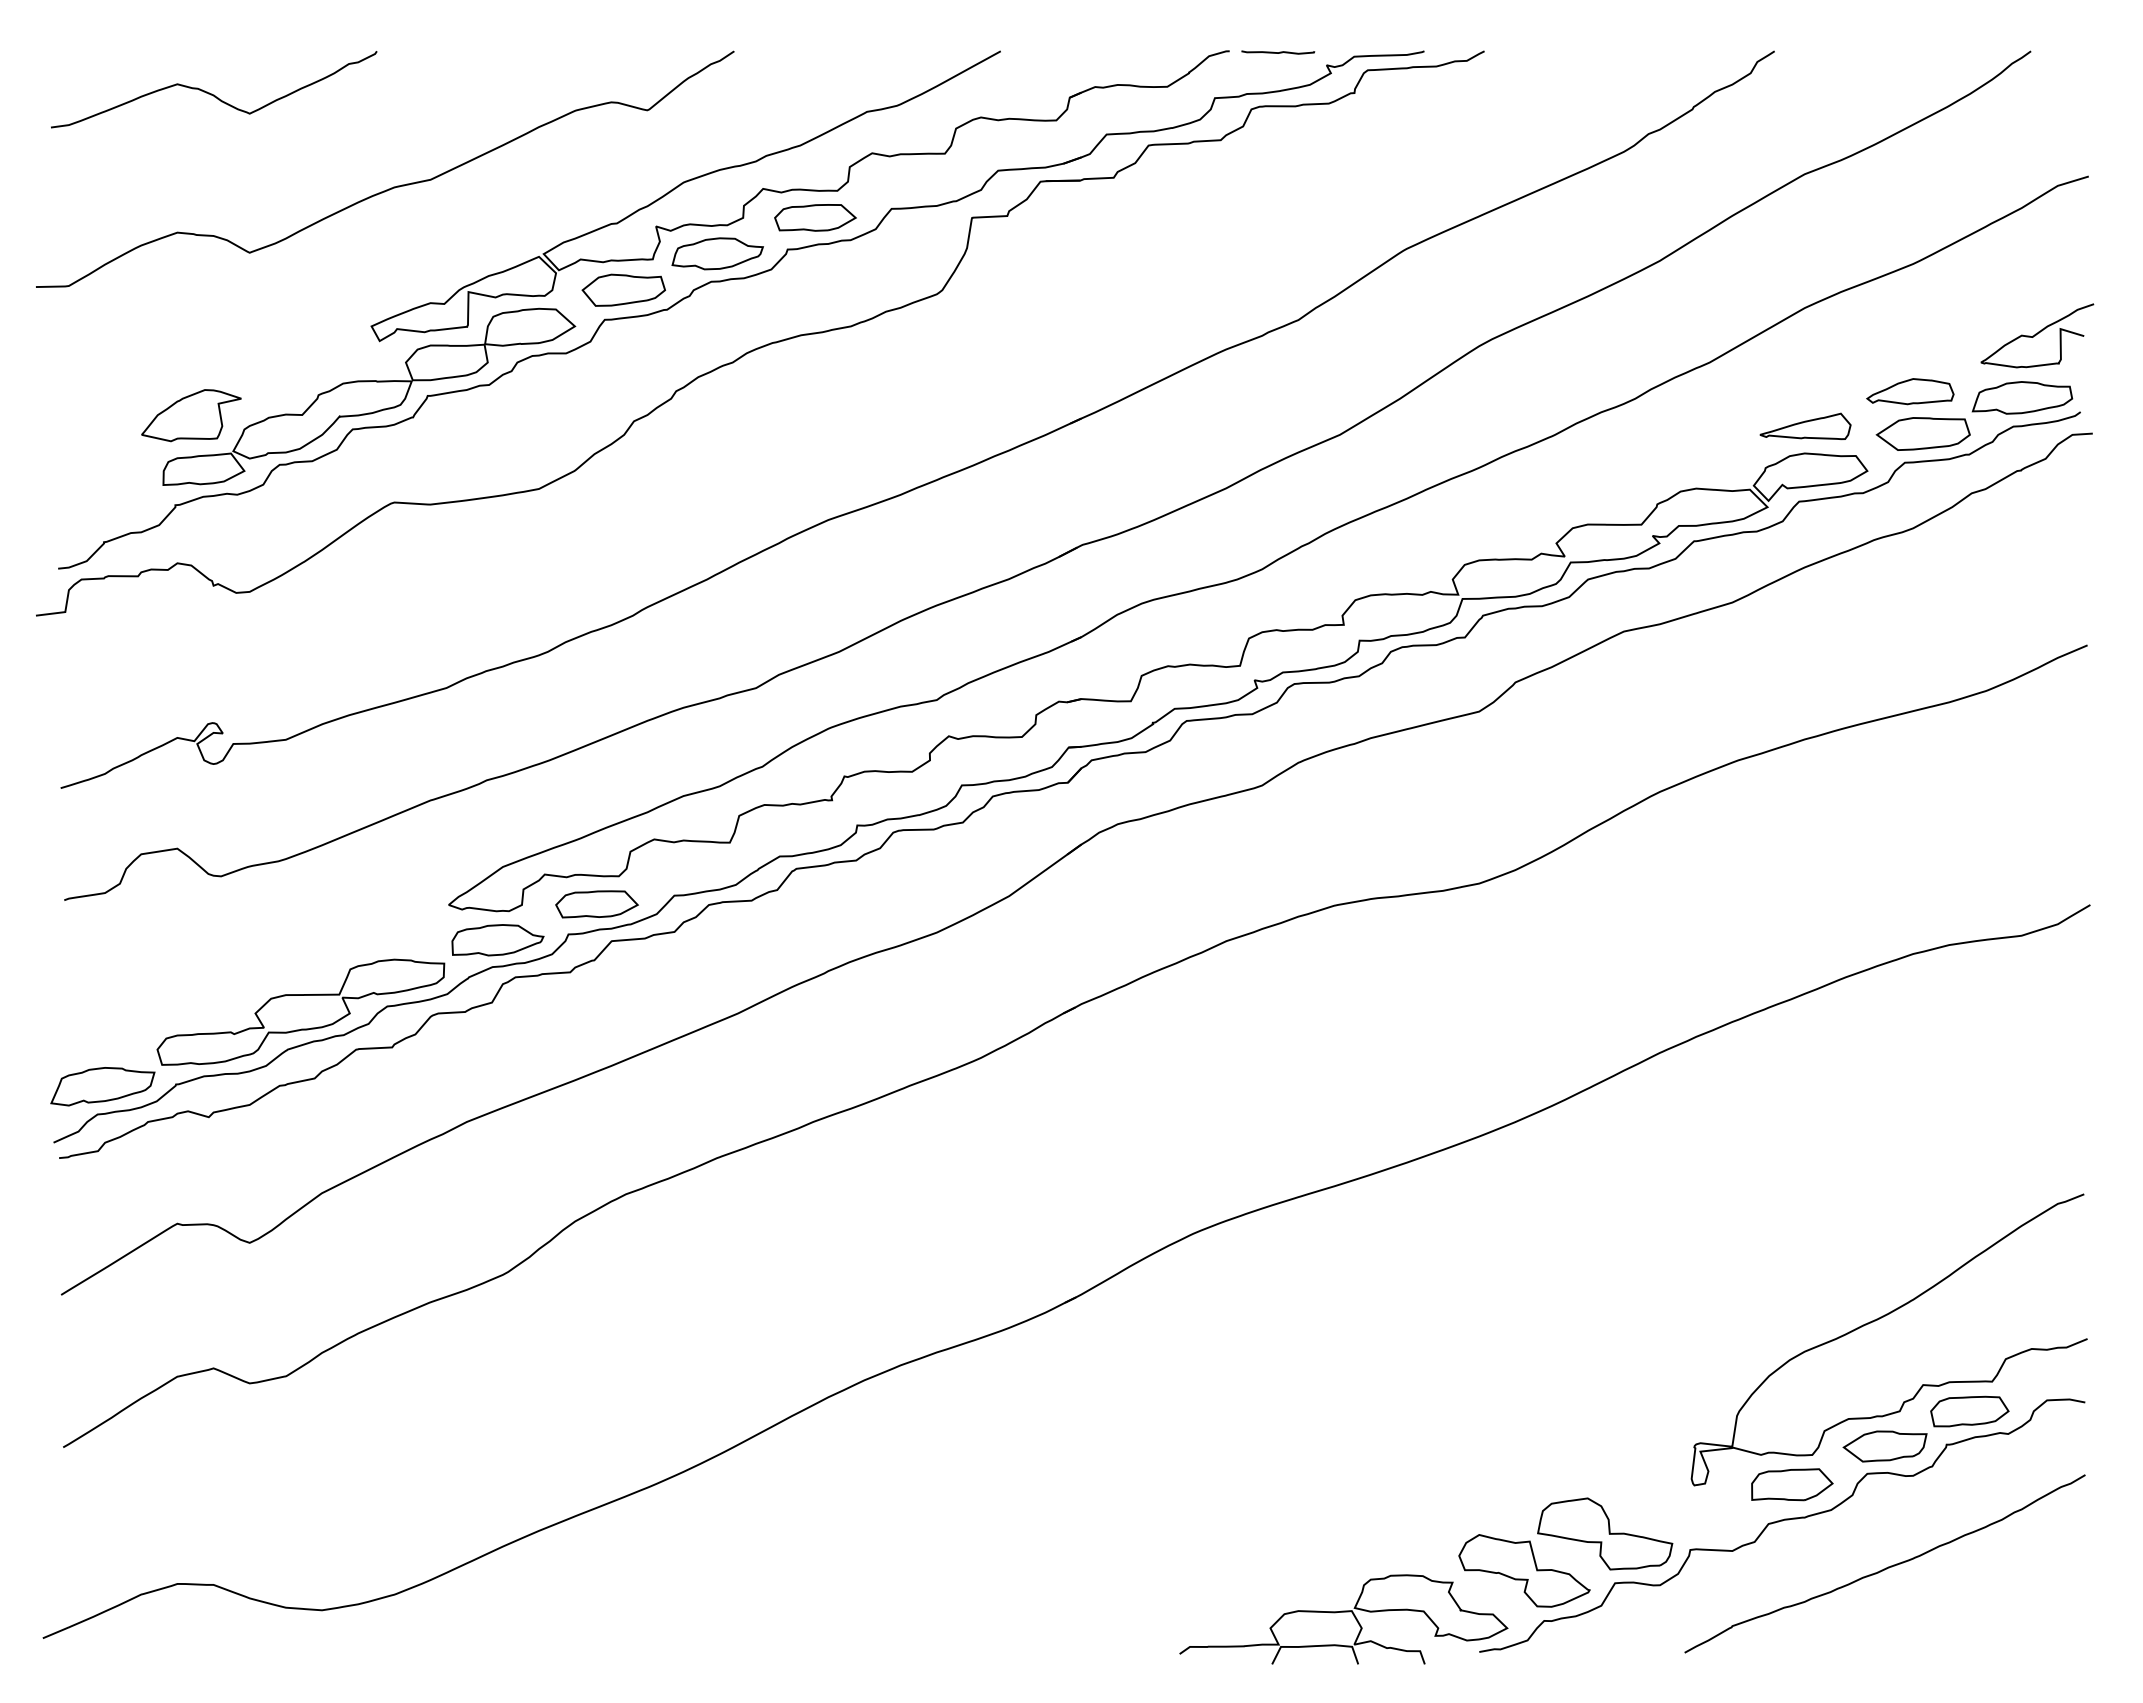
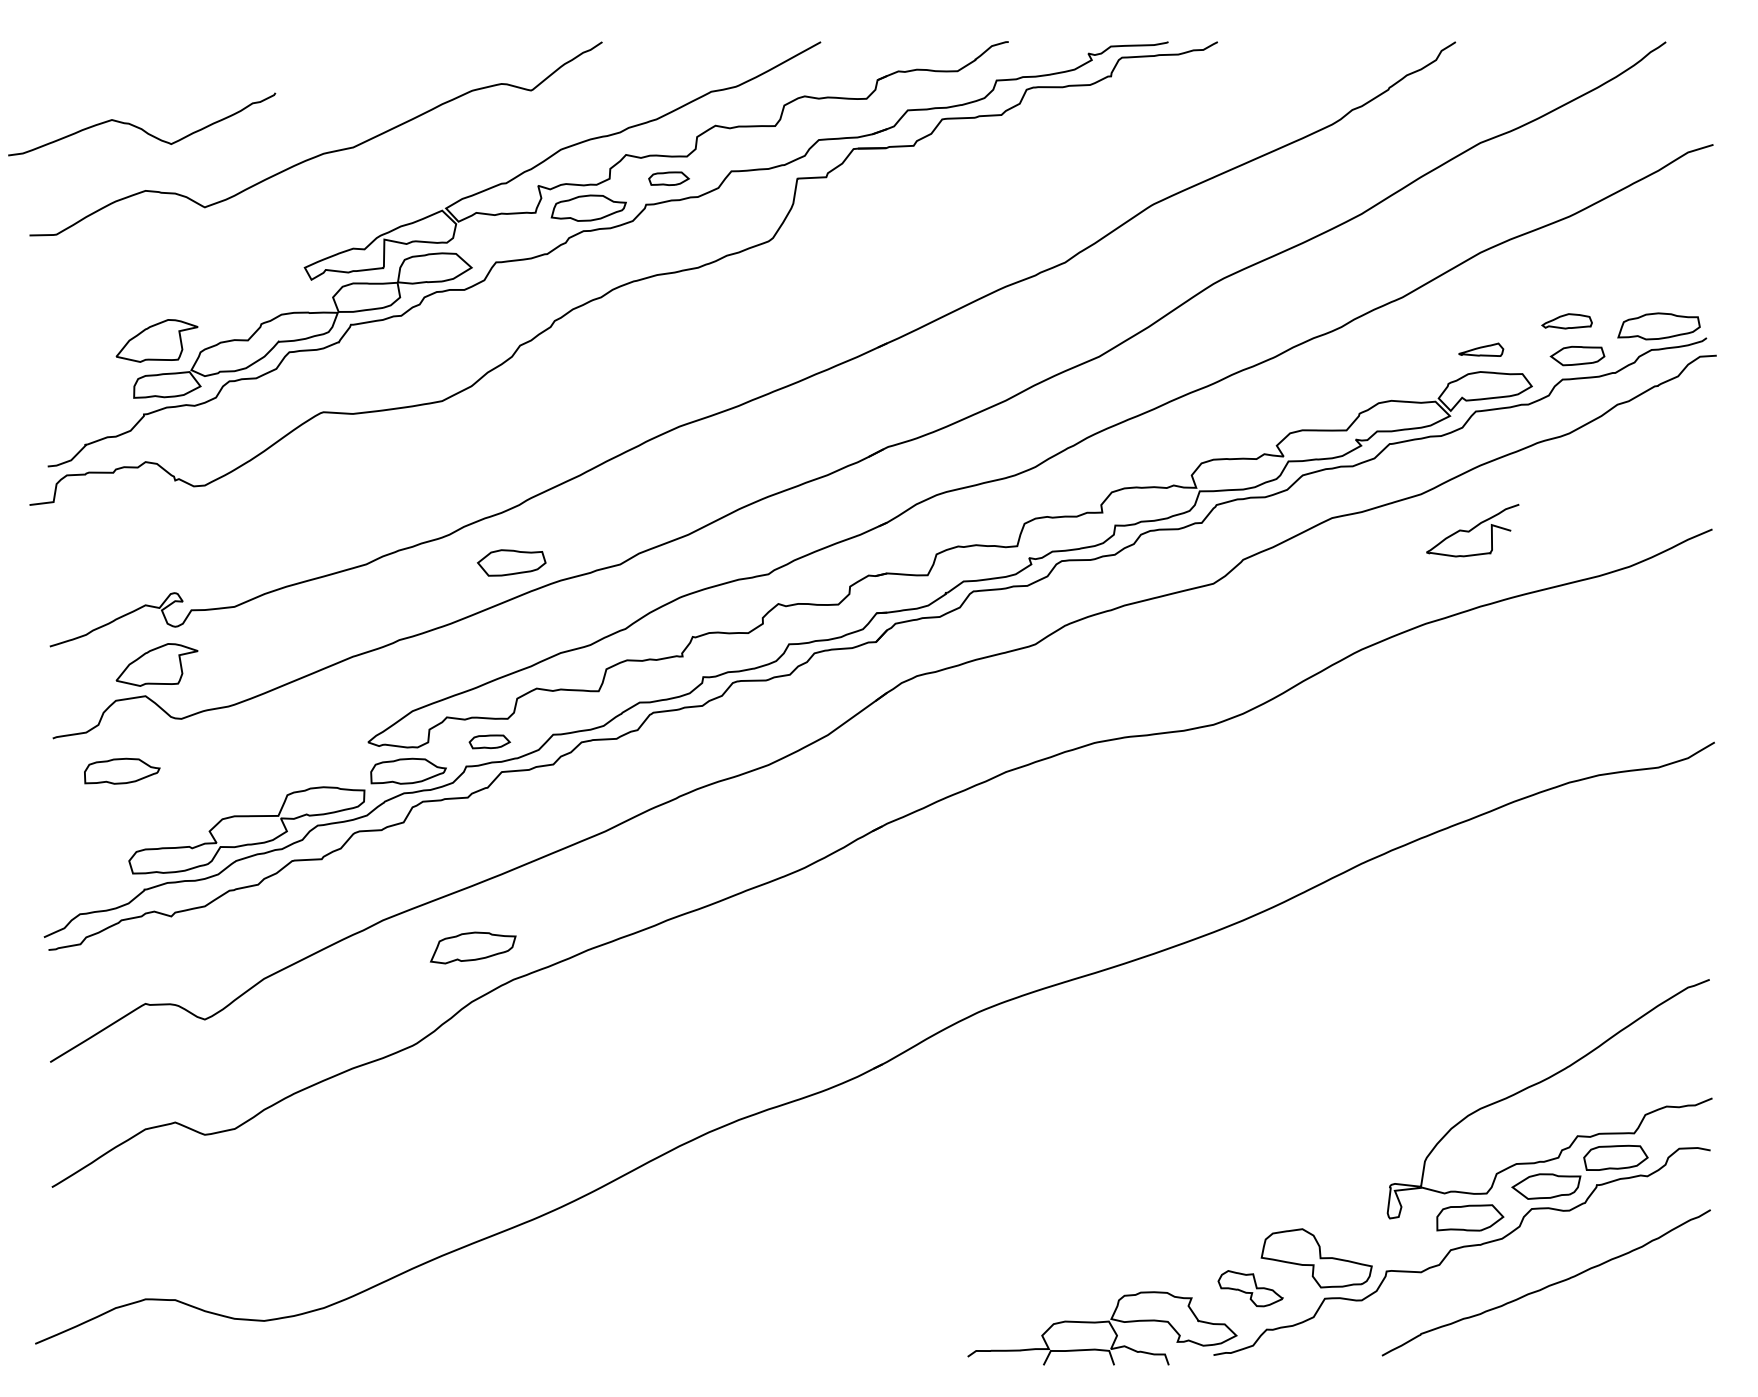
line: (1278, 52) -> (1048, 43), removed
curve: (211, 93) -> (139, 127), moved
part: (815, 217) -> (669, 178), size x0.6
part: (623, 289) -> (511, 562), moved
curve: (2037, 334) -> (1472, 529), moved
part: (1910, 391) -> (1567, 321), size x0.7
part: (1805, 426) -> (1481, 349), size x0.6
part: (1922, 433) -> (1577, 355), size x0.7
part: (191, 810) -> (157, 664), added
part: (596, 904) -> (489, 741), size x0.6
part: (148, 940) -> (121, 771), added
part: (102, 1086) -> (472, 947), moved
part: (1524, 1570) -> (1250, 1288), size x0.6

